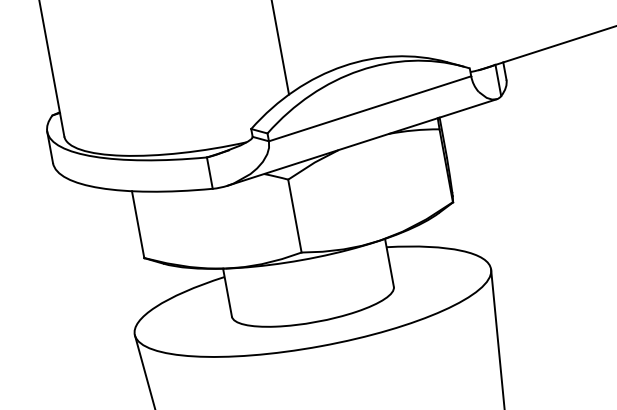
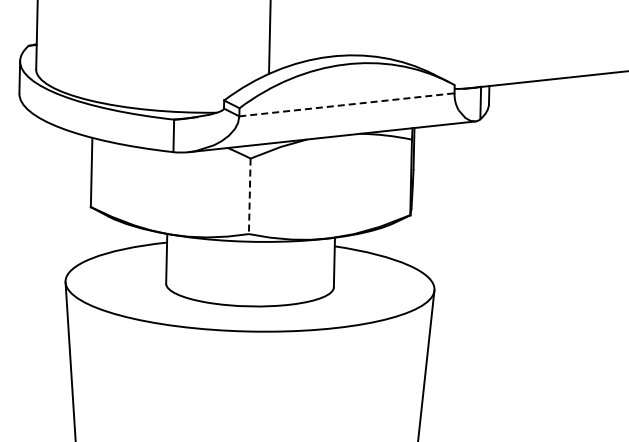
line: (370, 108) -> (347, 104), solid -> dashed
line: (294, 216) -> (249, 196), solid -> dashed

